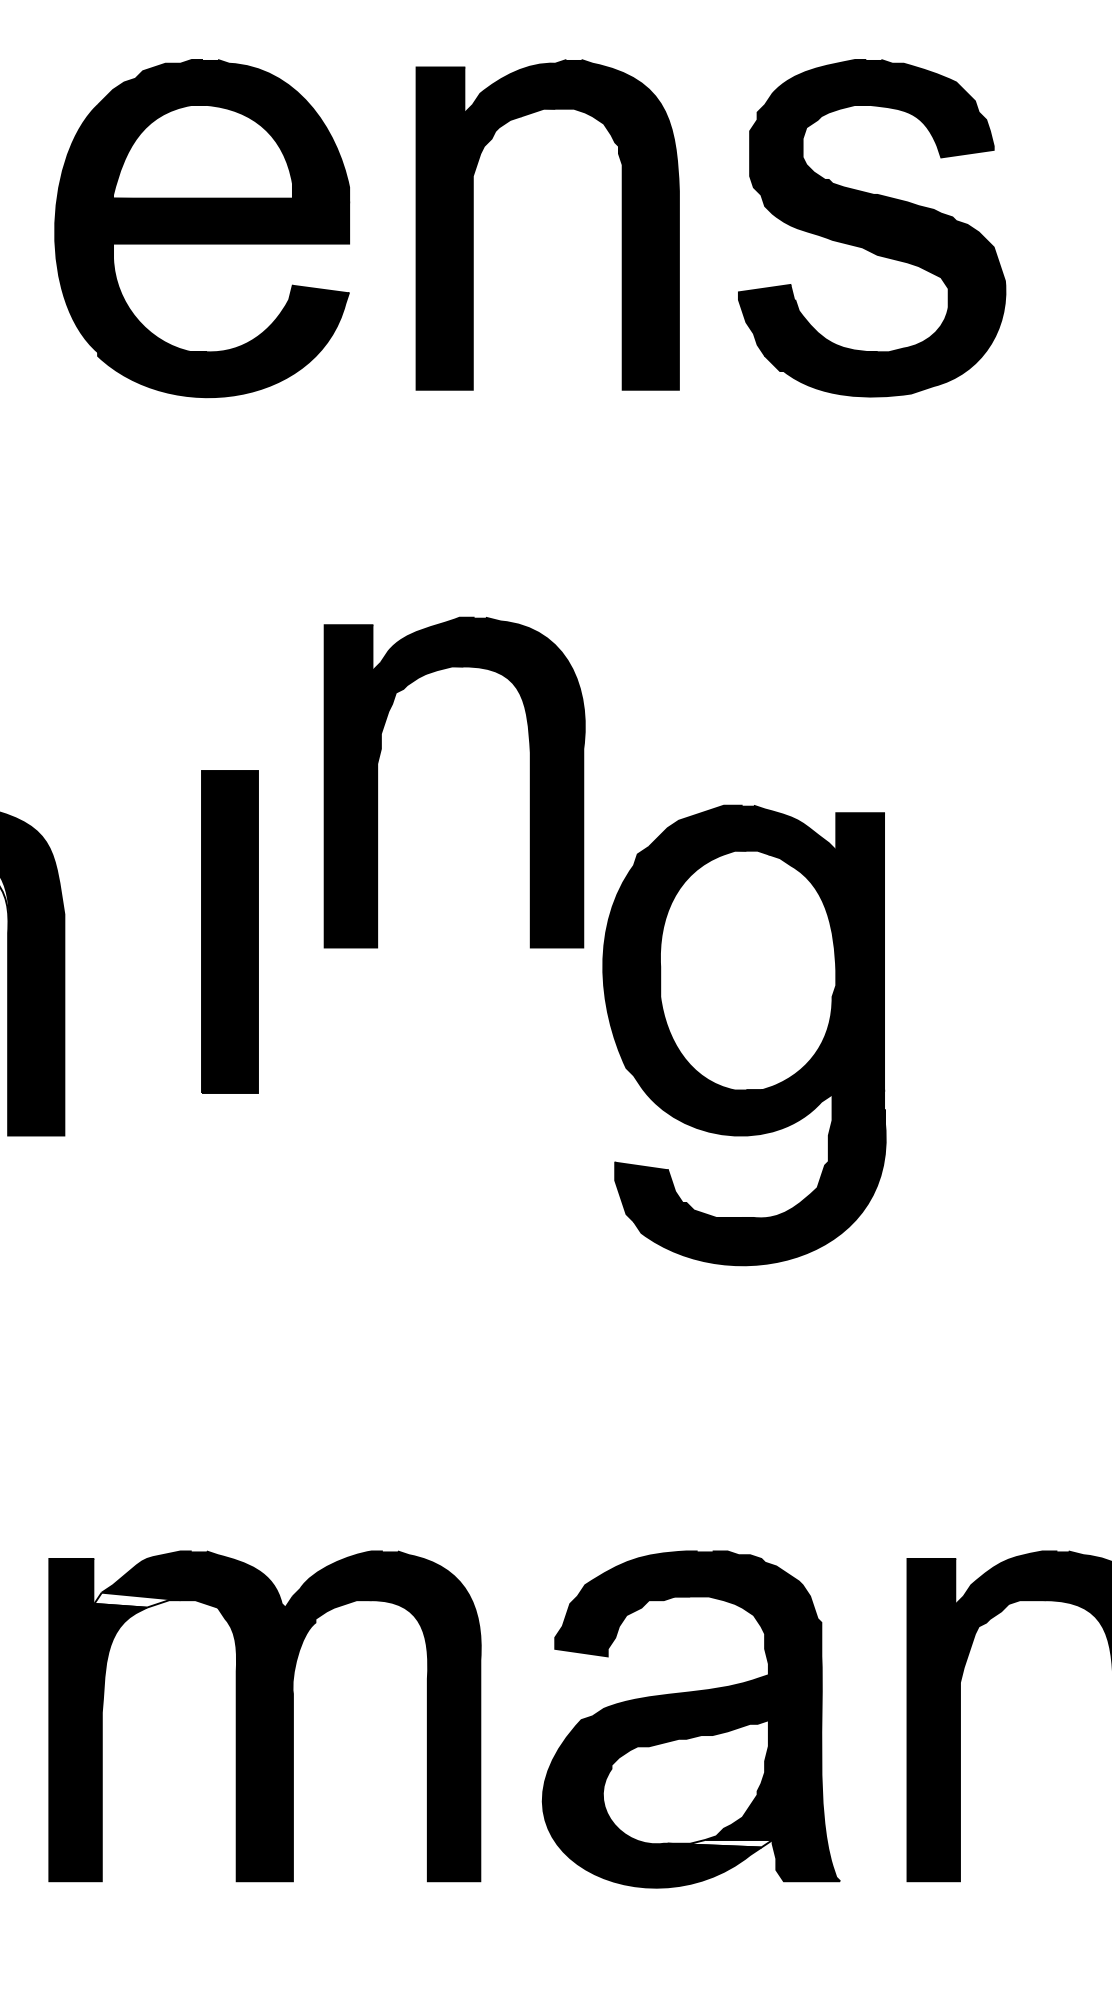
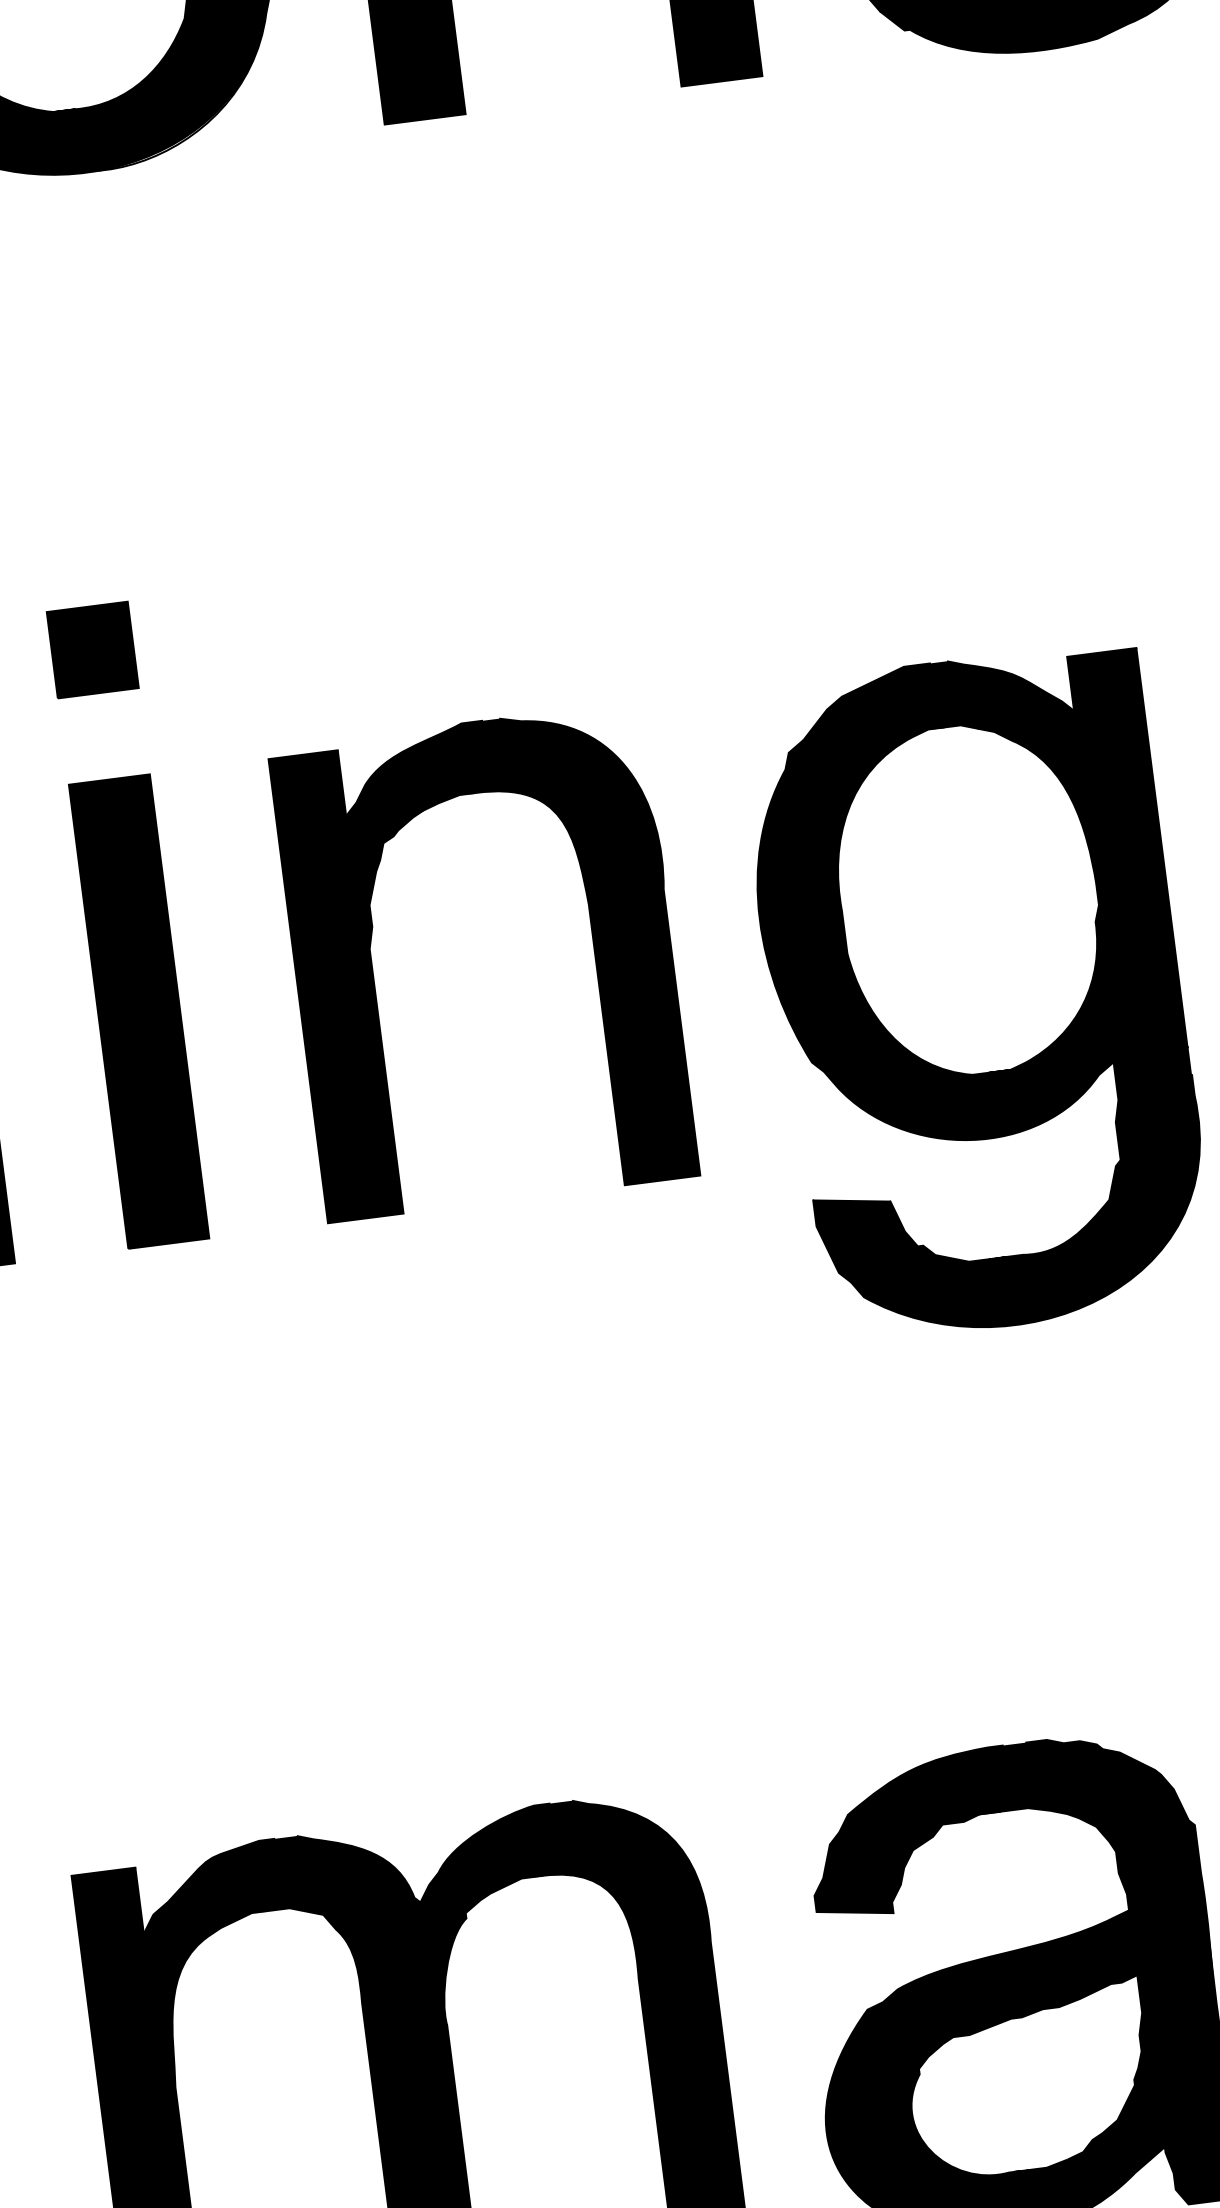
part: (170, 722) -> (91, 649), added
part: (529, 782) -> (592, 947), moved
part: (229, 931) -> (138, 1010), moved
fill: (137, 1599) -> (205, 1917), added
fill: (719, 1843) -> (1089, 2161), added

